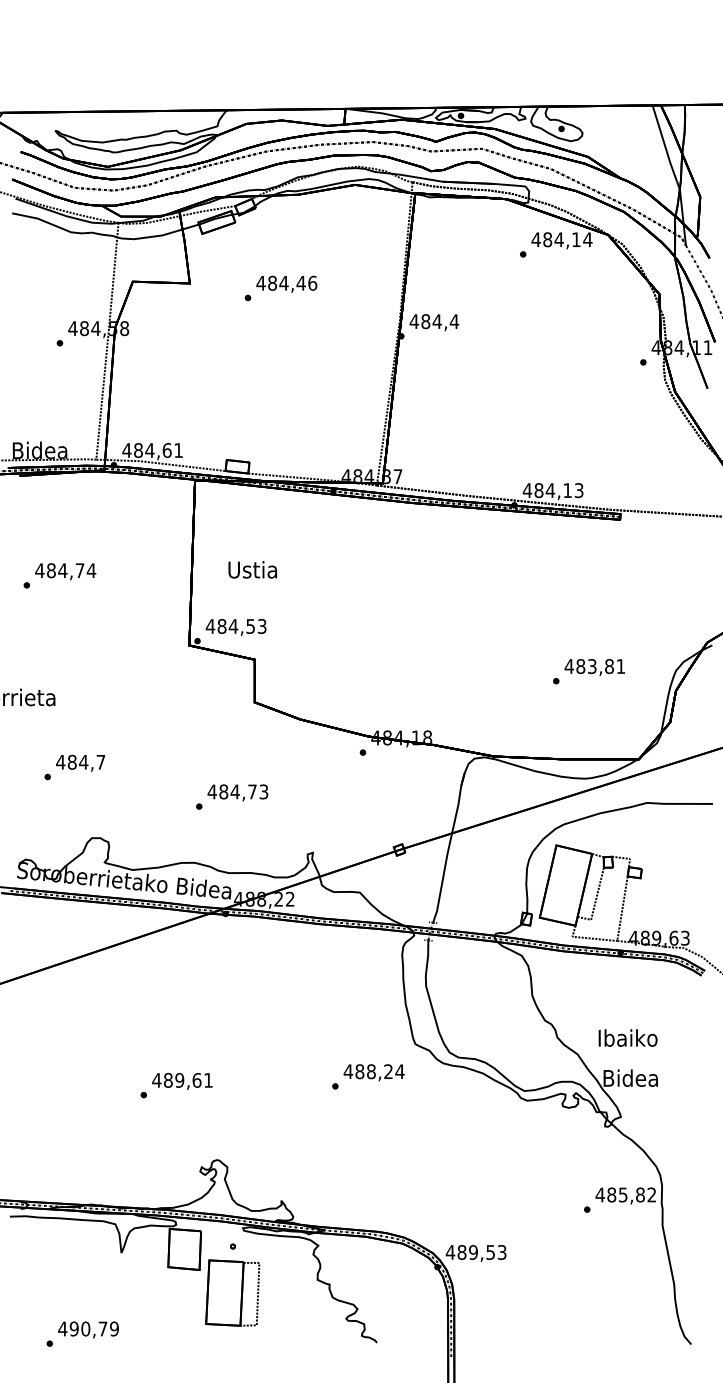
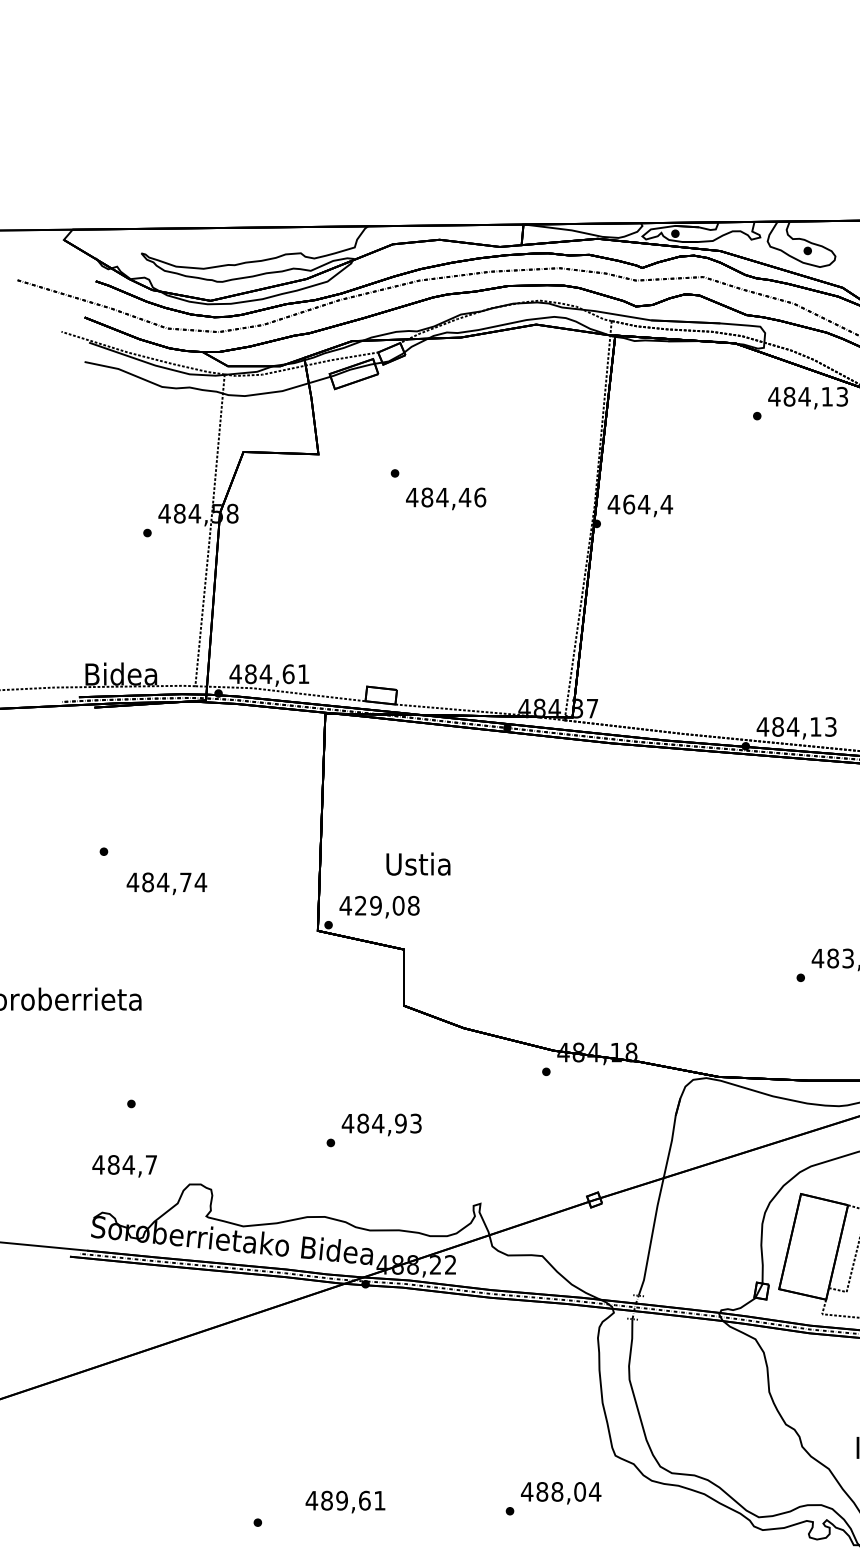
text: (587, 239) -> (841, 396), 484,14 -> 484,13
text: (286, 283) -> (445, 497), moved
text: (425, 321) -> (628, 504), 484,4 -> 464,4
text: (252, 569) -> (418, 863), moved
text: (65, 571) -> (166, 883), moved
text: (241, 626) -> (386, 905), 484,53 -> 429,08
text: (80, 762) -> (124, 1165), moved
text: (252, 791) -> (400, 1123), 484,73 -> 484,93
text: (388, 1071) -> (579, 1491), 488,24 -> 488,04
text: (182, 1081) -> (345, 1502), moved

